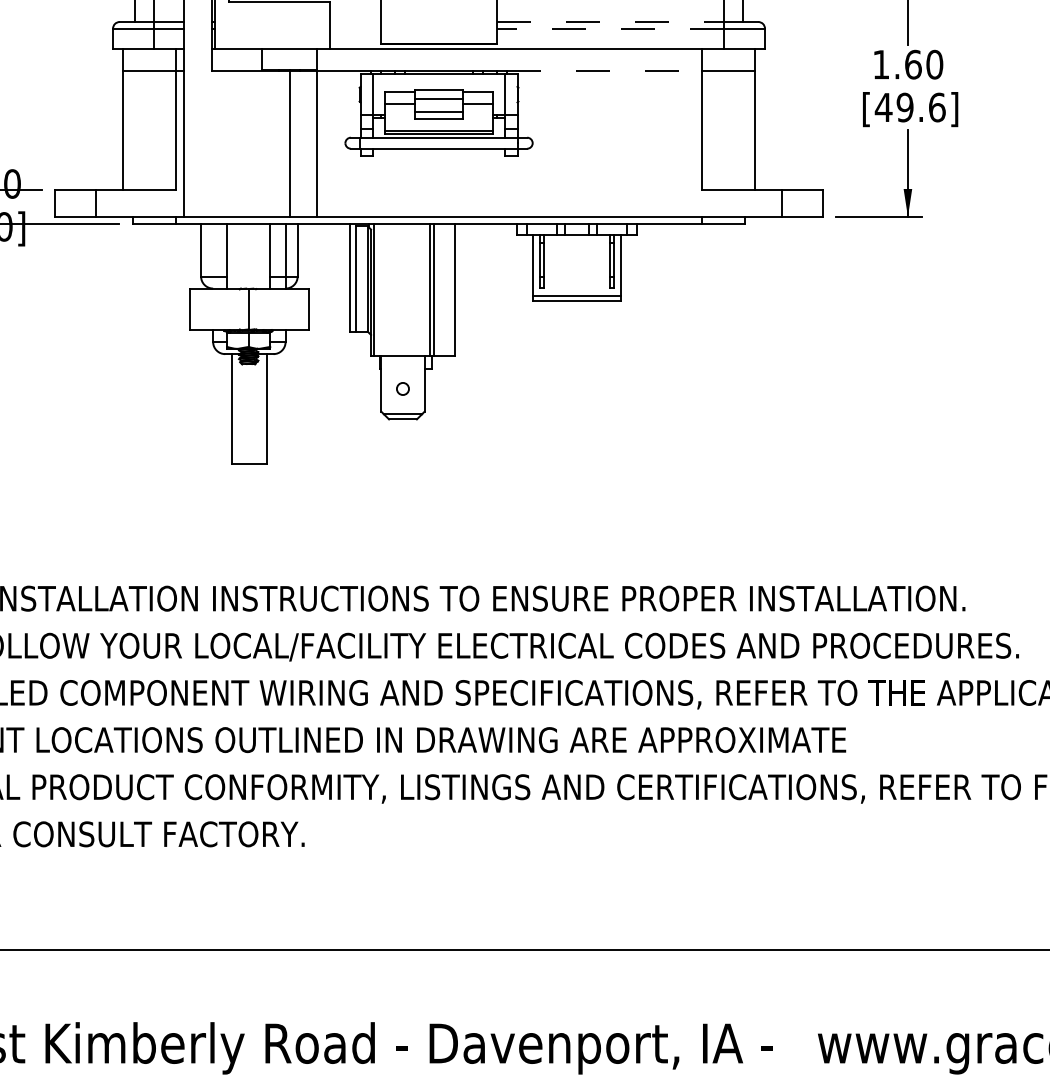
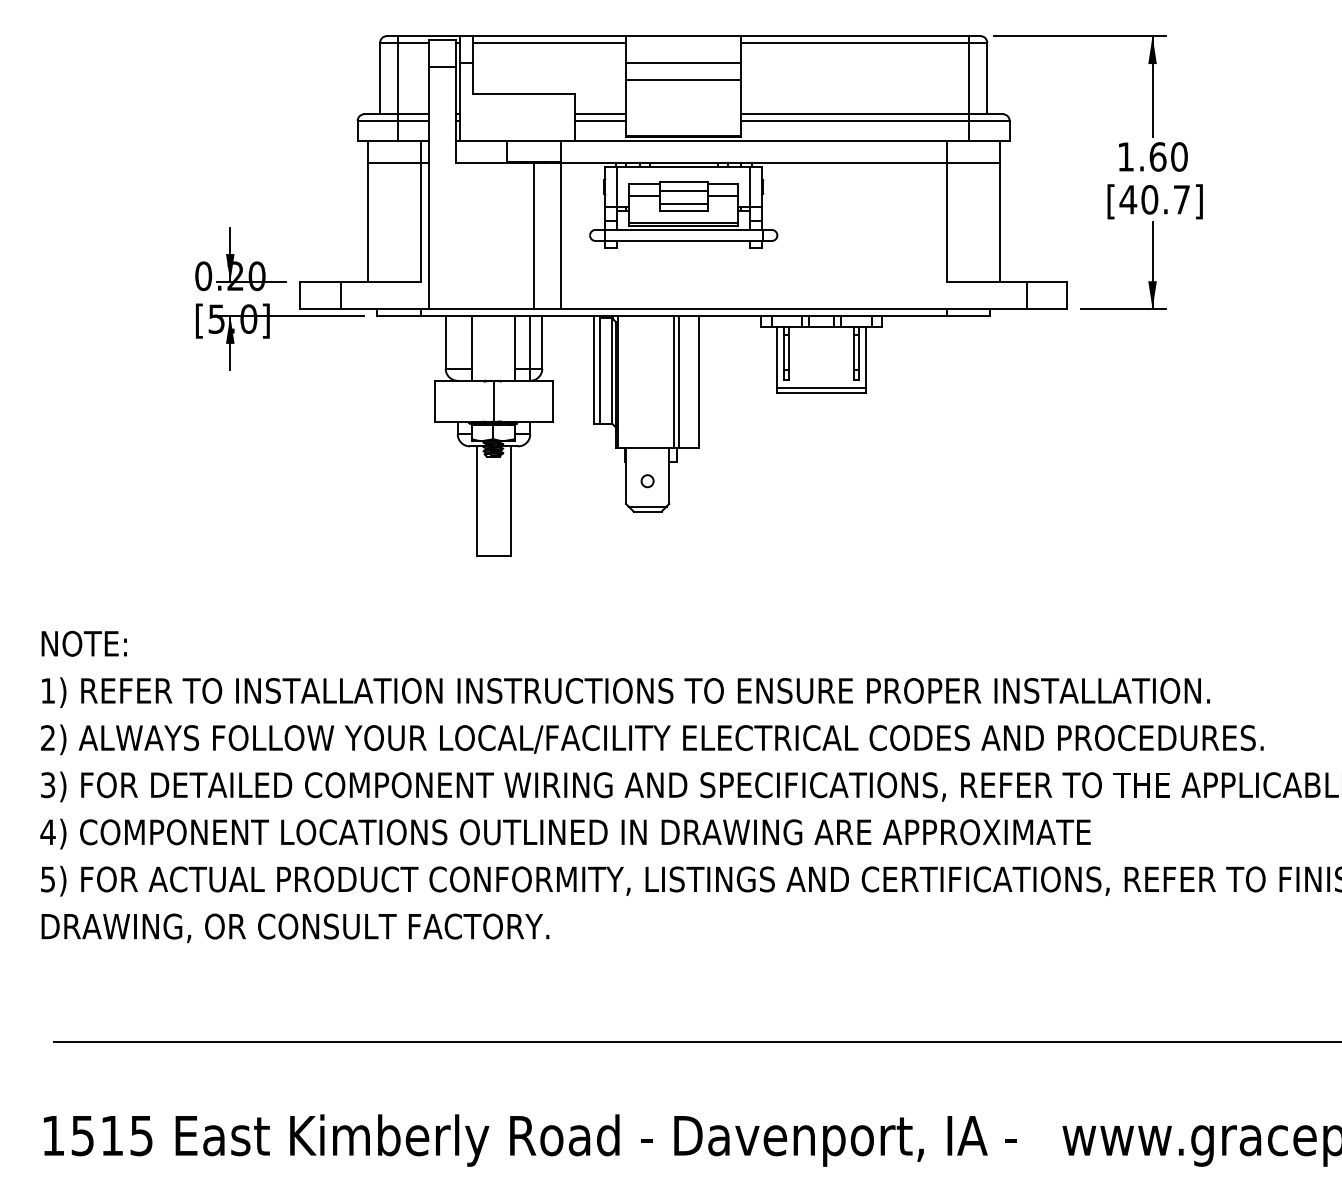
line: (355, 22) -> (600, 114), added
line: (610, 22) -> (855, 114), dashed -> solid
line: (355, 29) -> (600, 121), added
line: (610, 29) -> (855, 121), dashed -> solid
line: (604, 71) -> (849, 163), dashed -> solid
text: (920, 107) -> (1165, 199), [49.6] -> [40.7]

